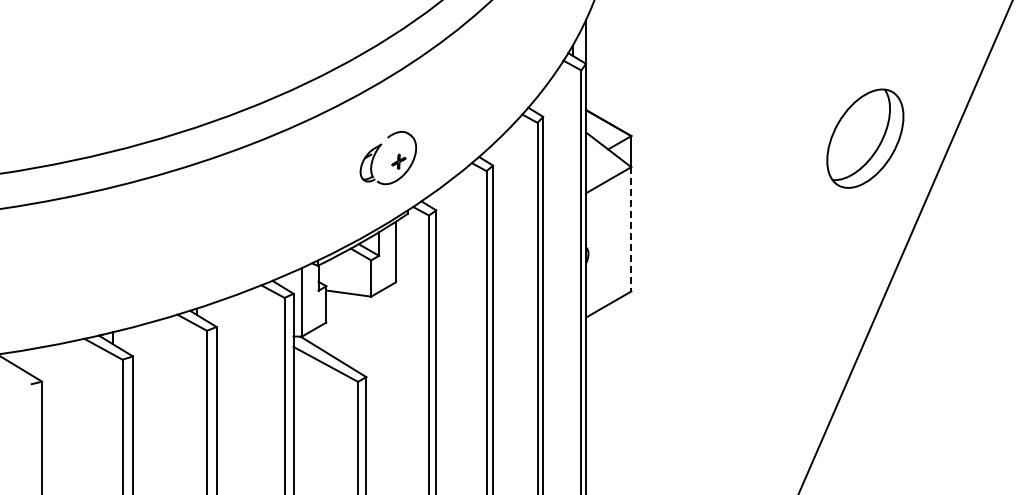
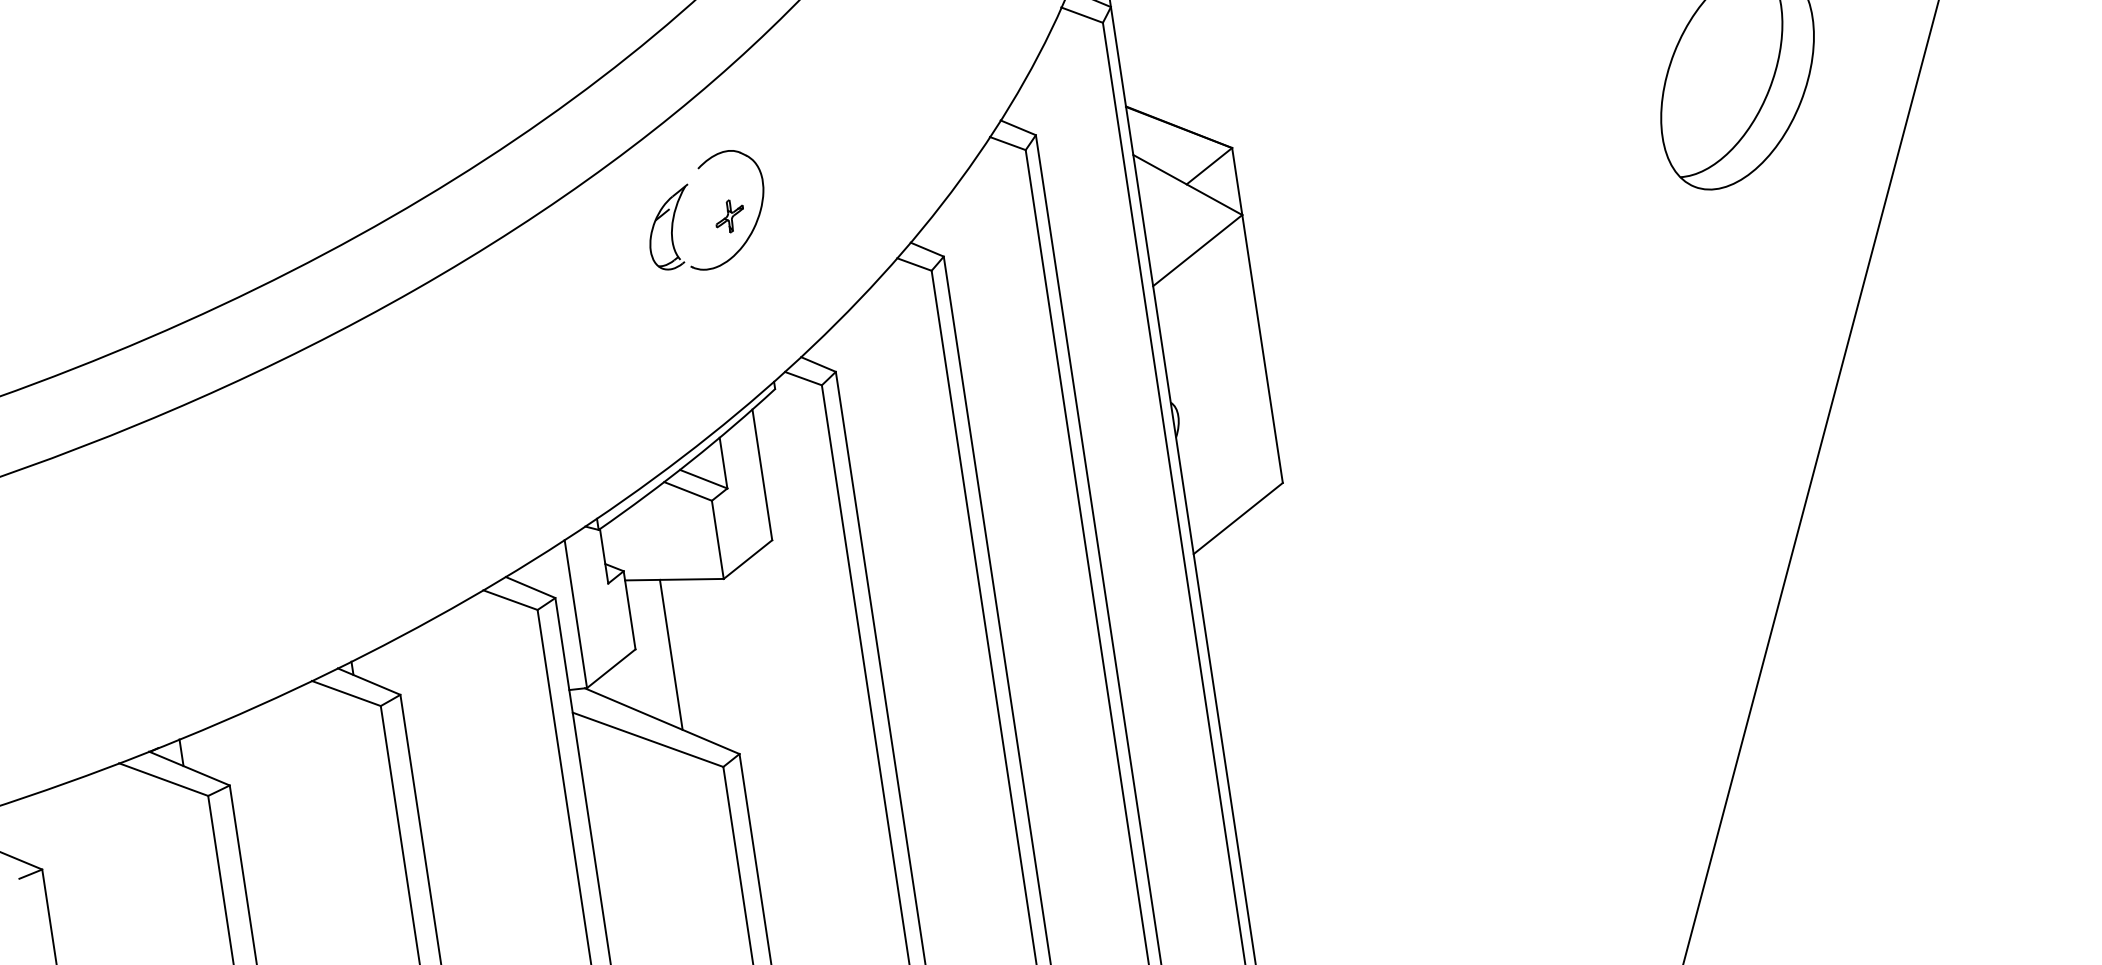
part: (393, 162) -> (718, 219), moved
line: (631, 229) -> (1263, 349), dashed -> solid
line: (342, 327) -> (671, 654), added

